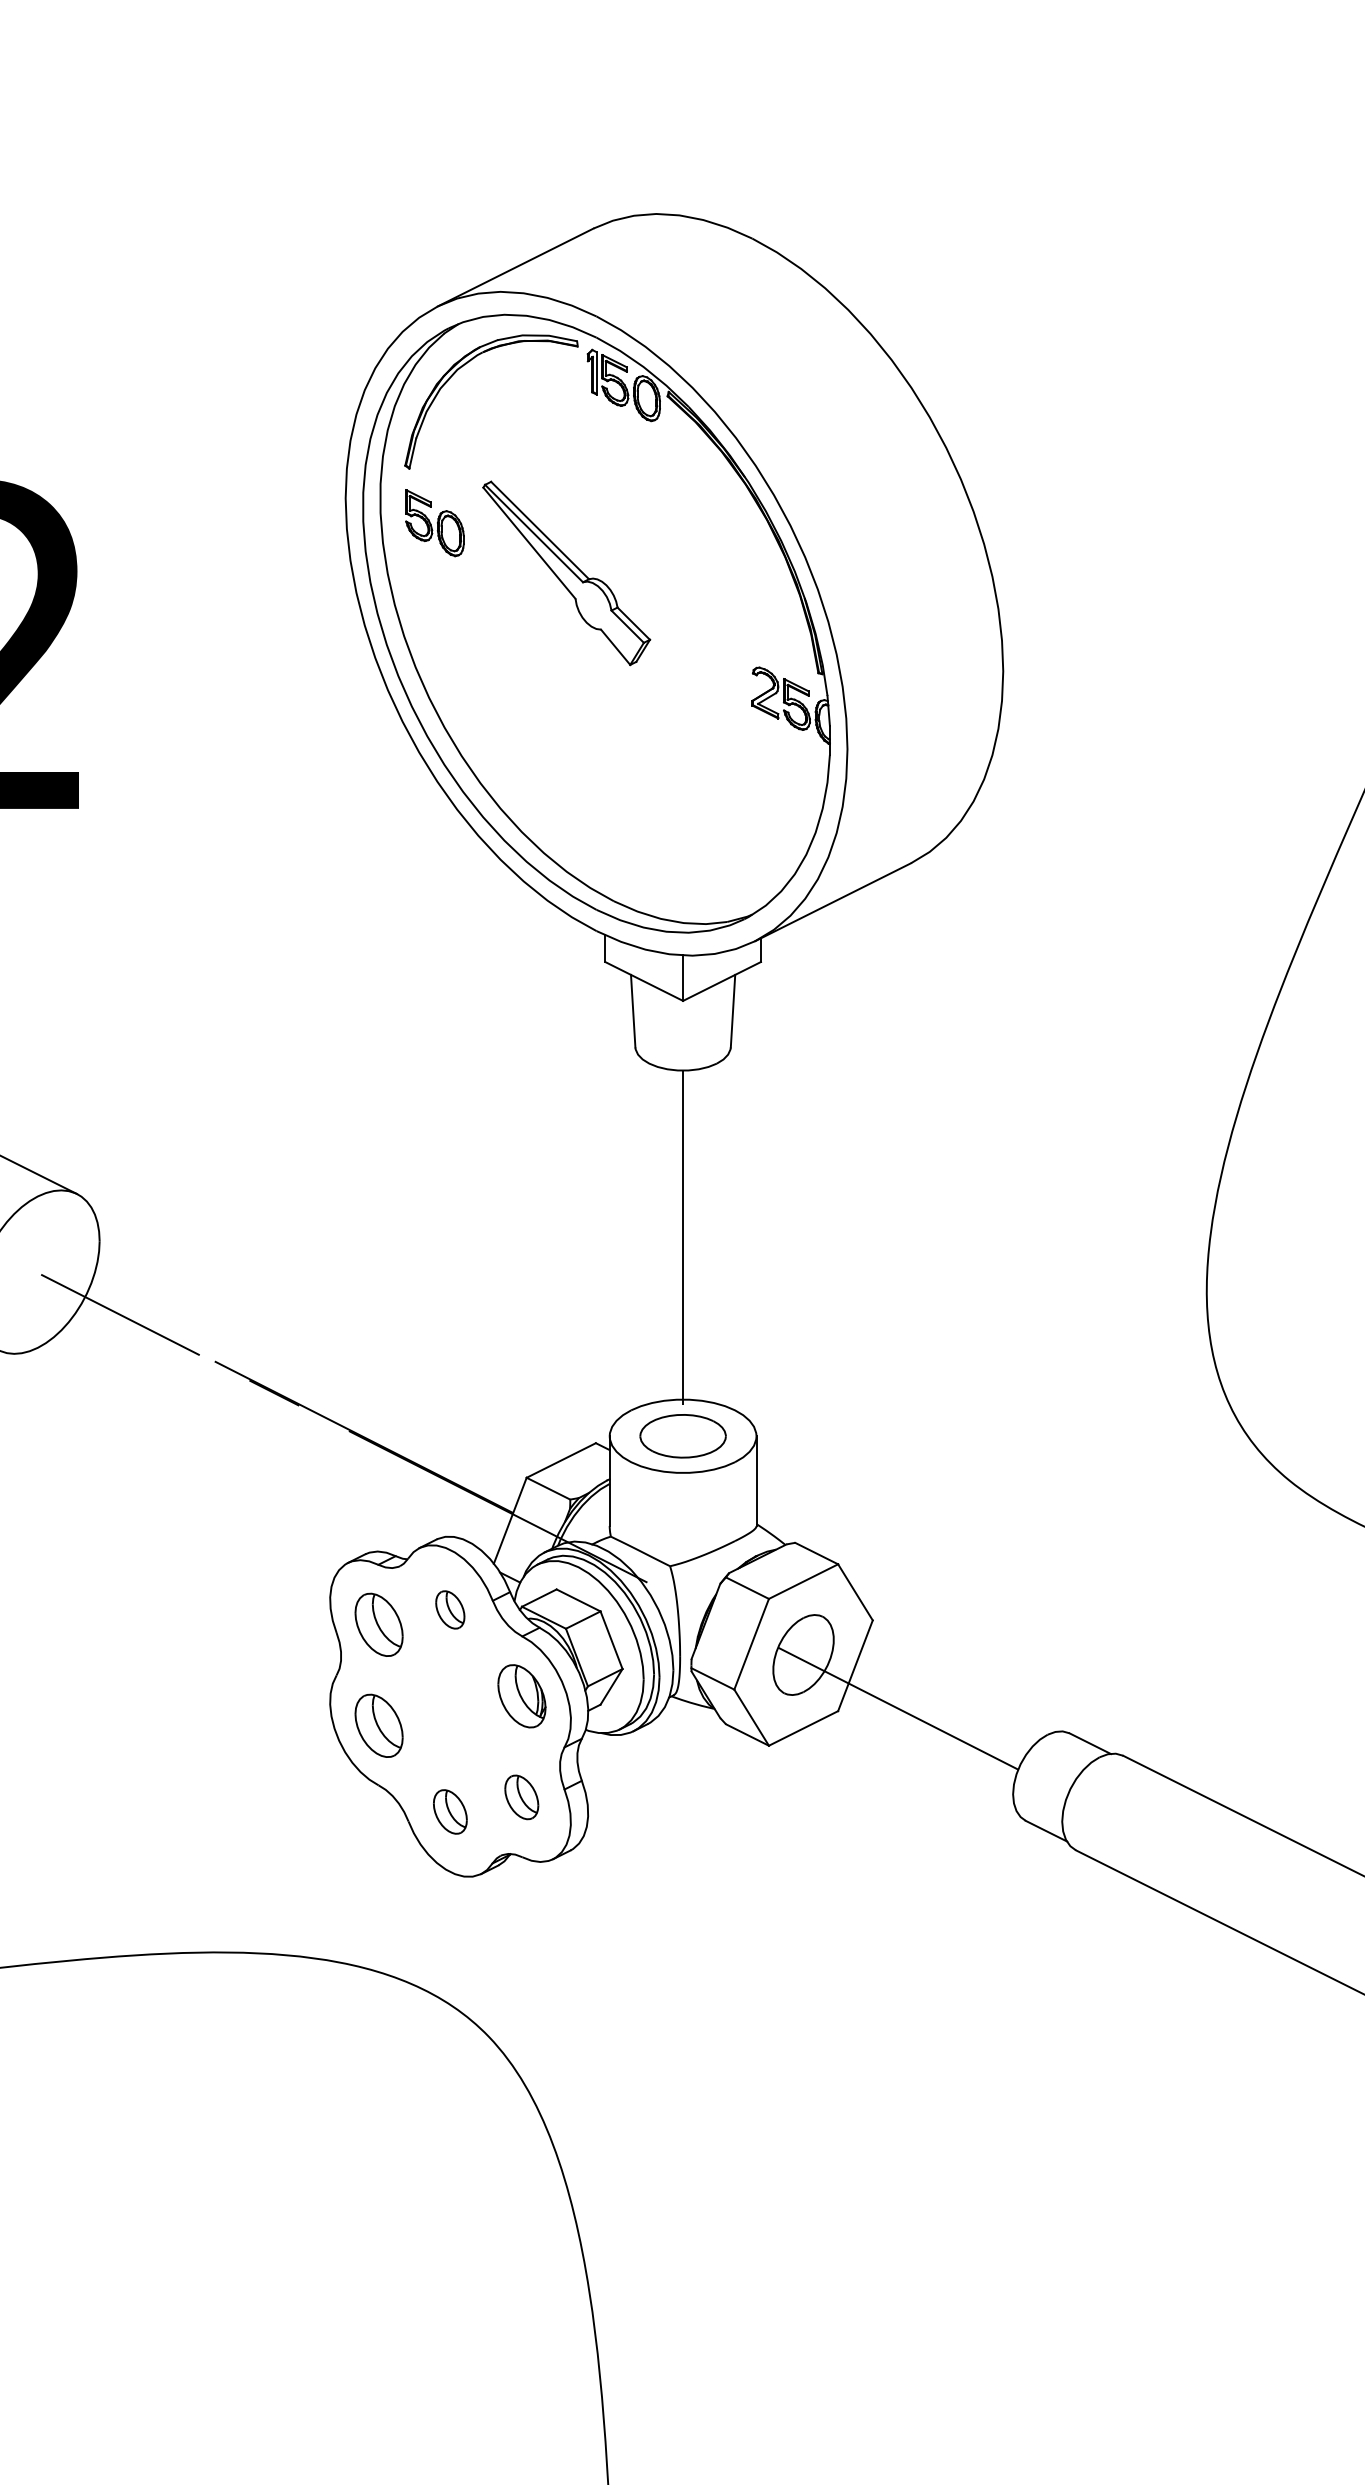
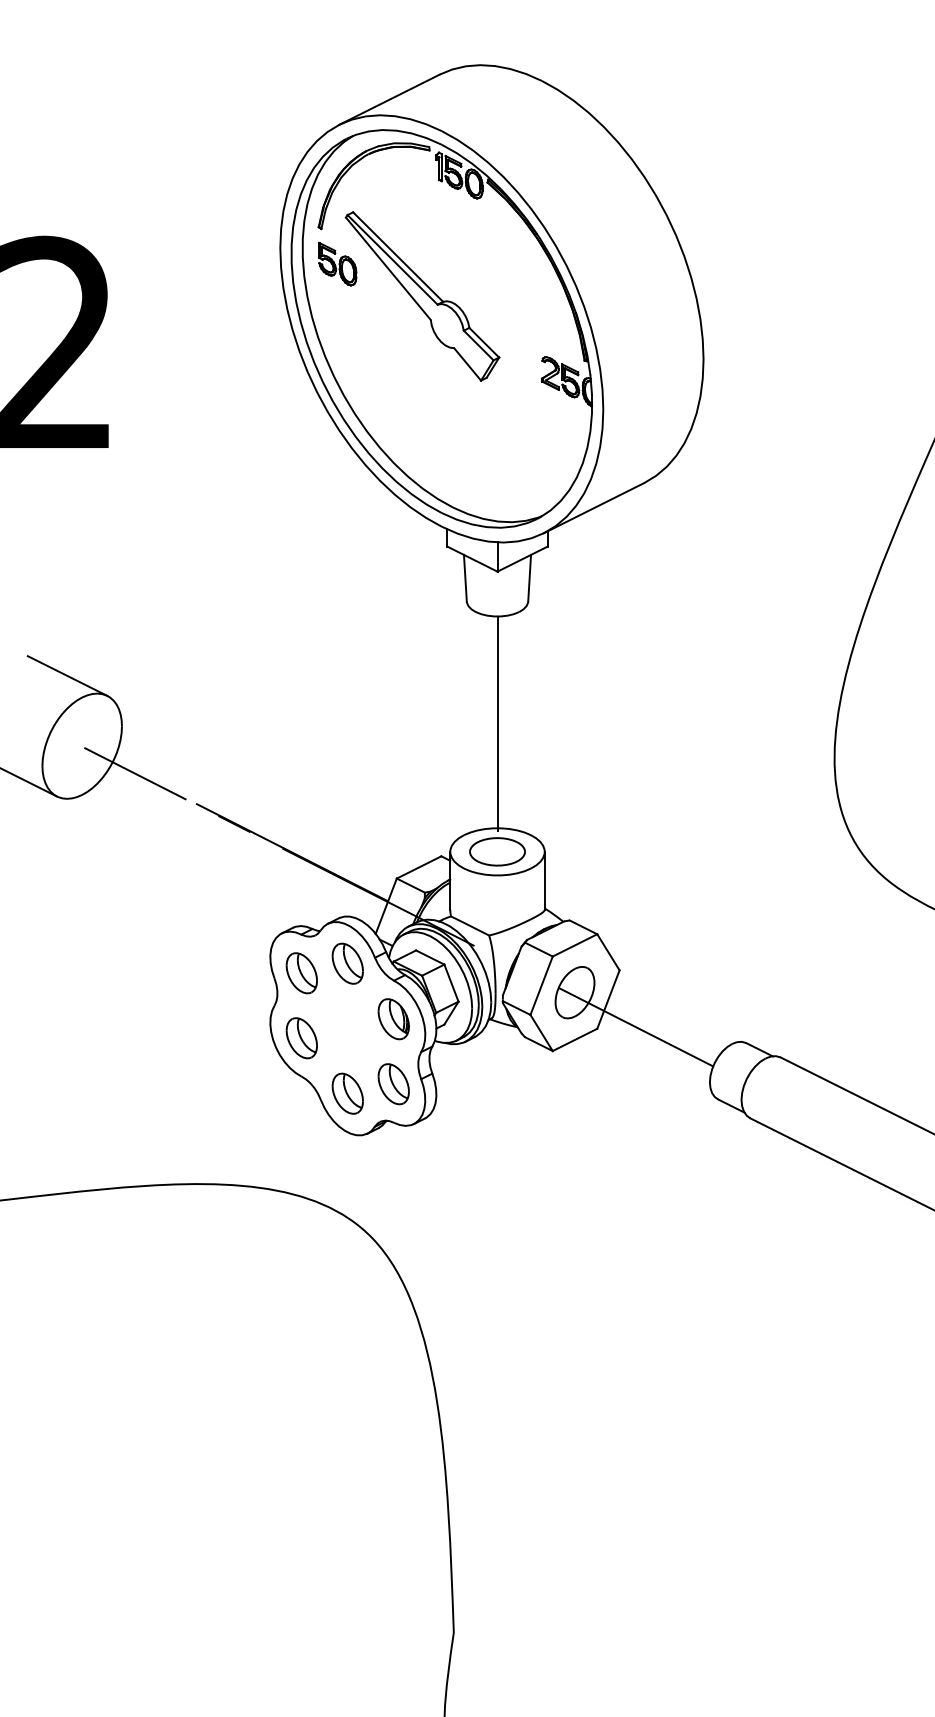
part: (566, 573) -> (422, 296), size x1.43
part: (450, 1609) -> (347, 963), size x1.67
part: (521, 1797) -> (393, 1084), size x1.43
part: (450, 1811) -> (347, 1093), size x1.43

